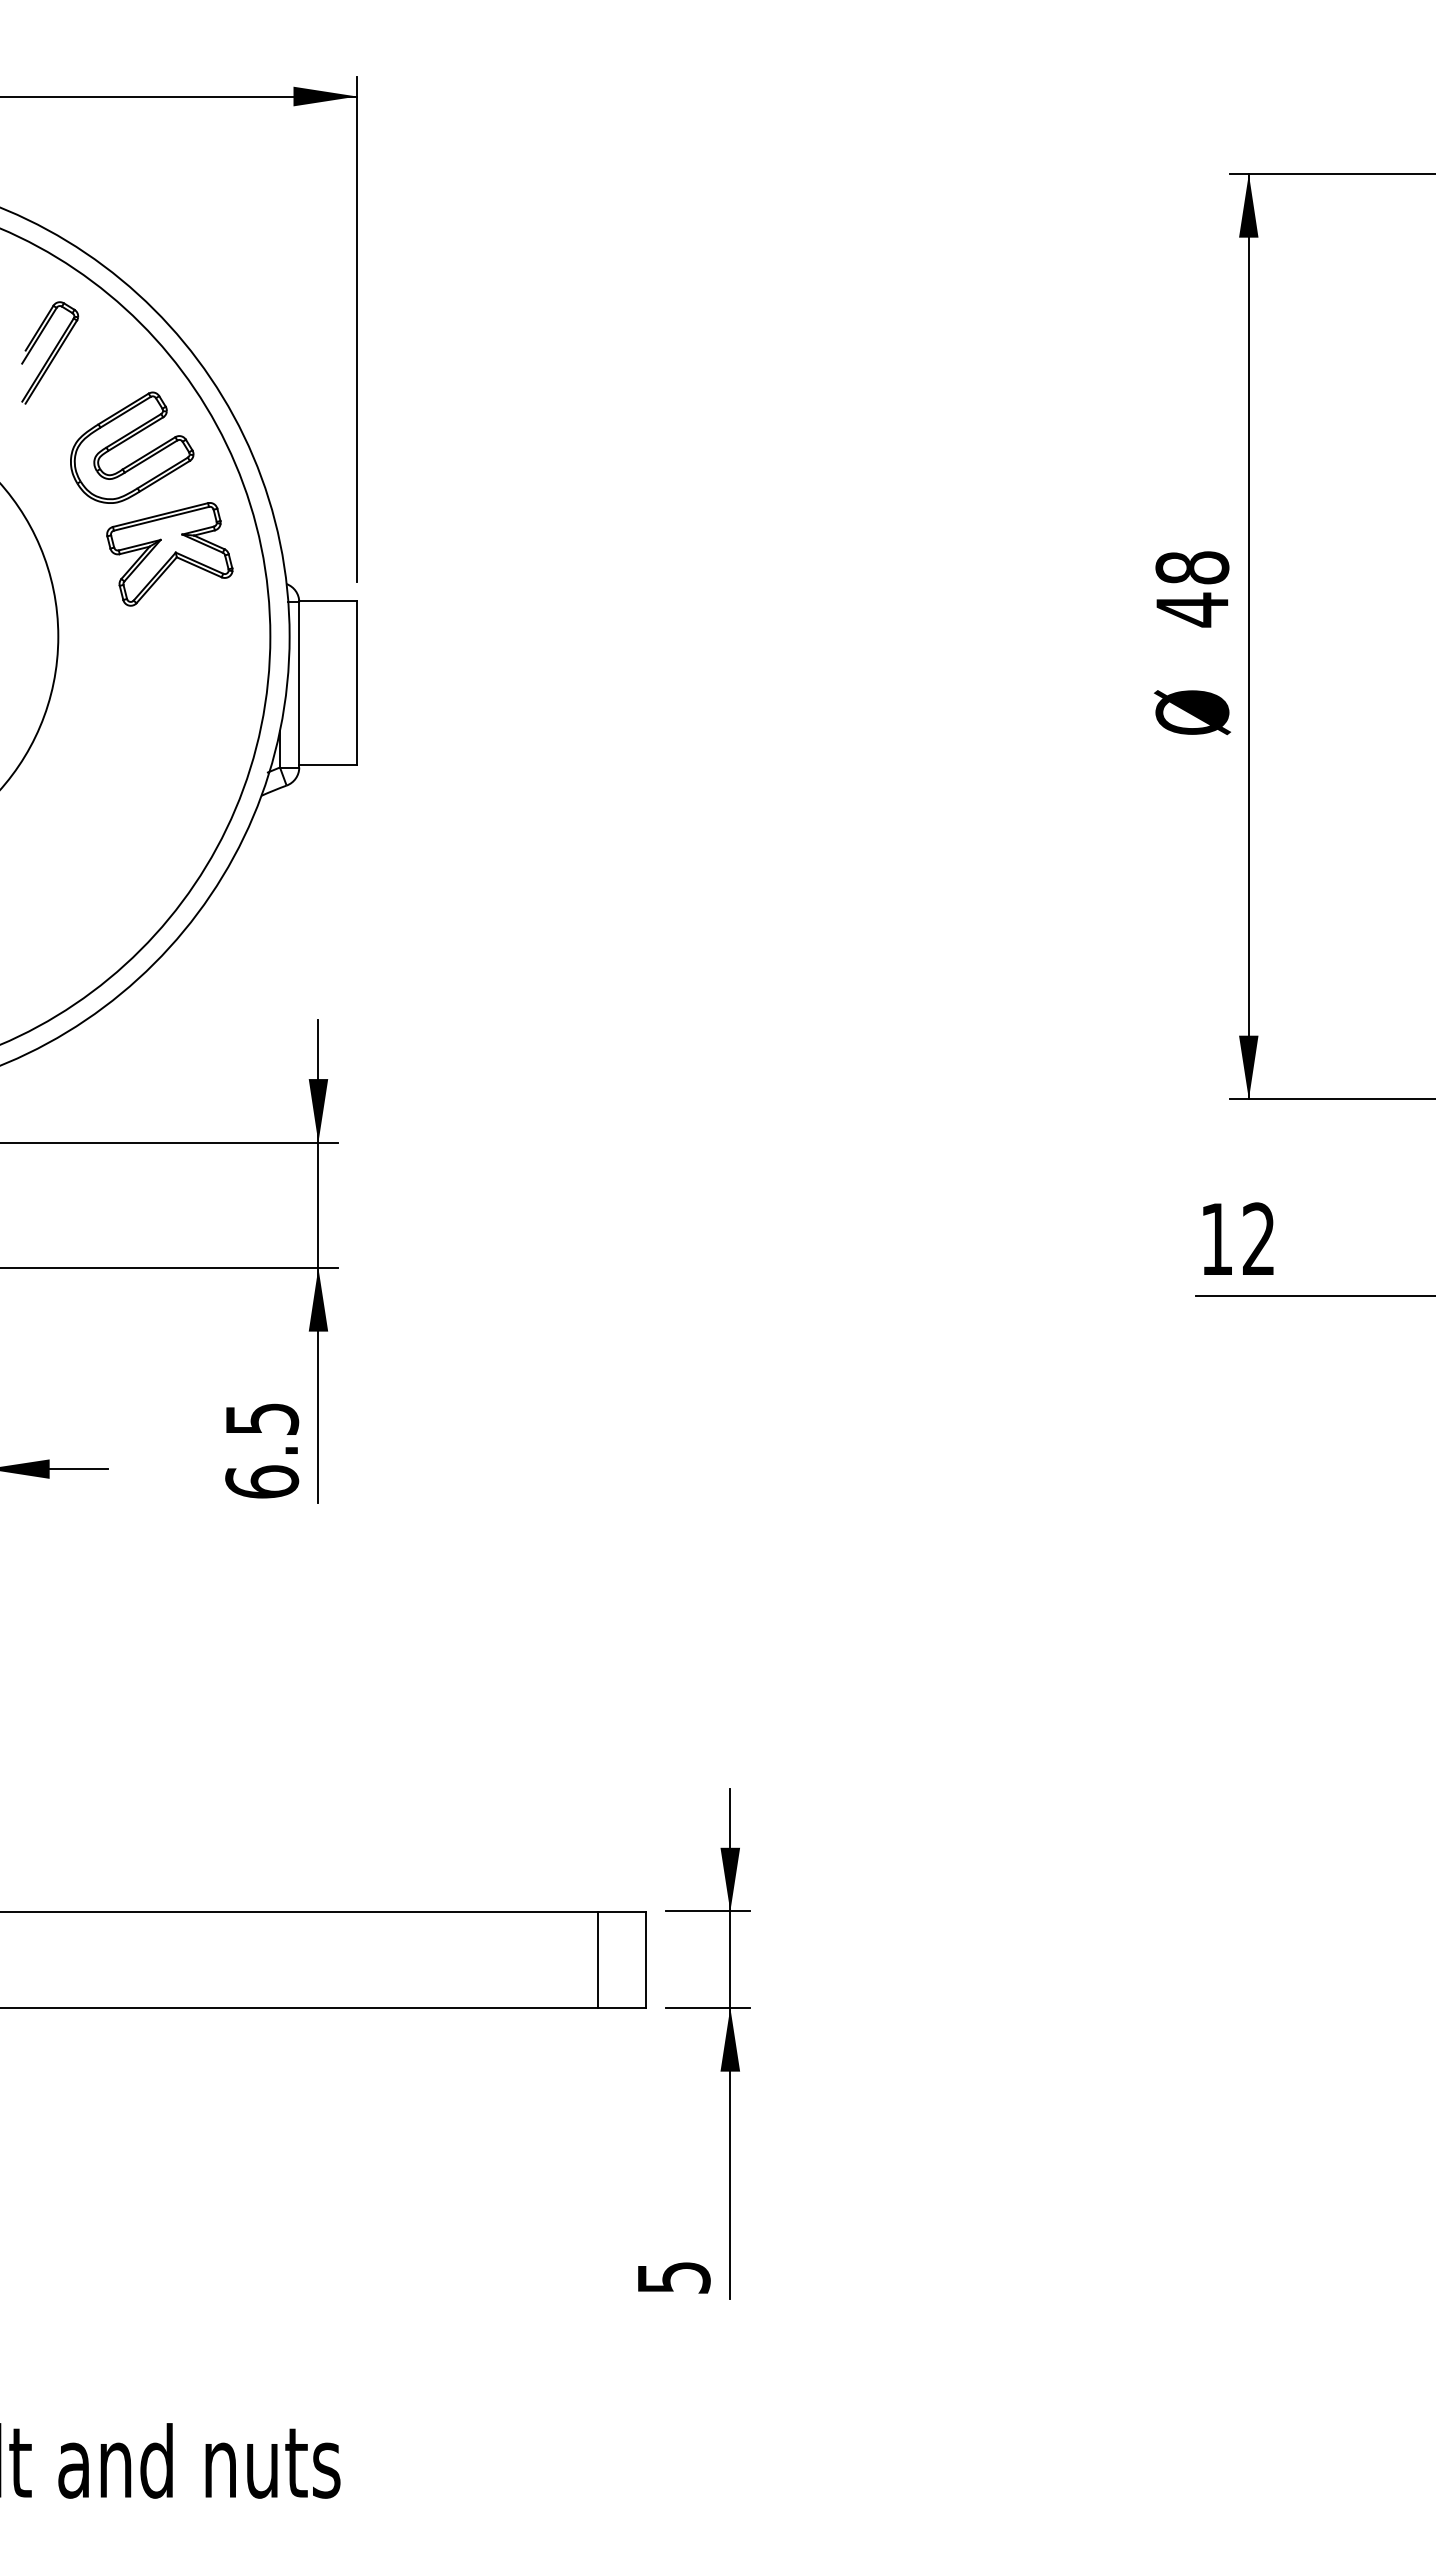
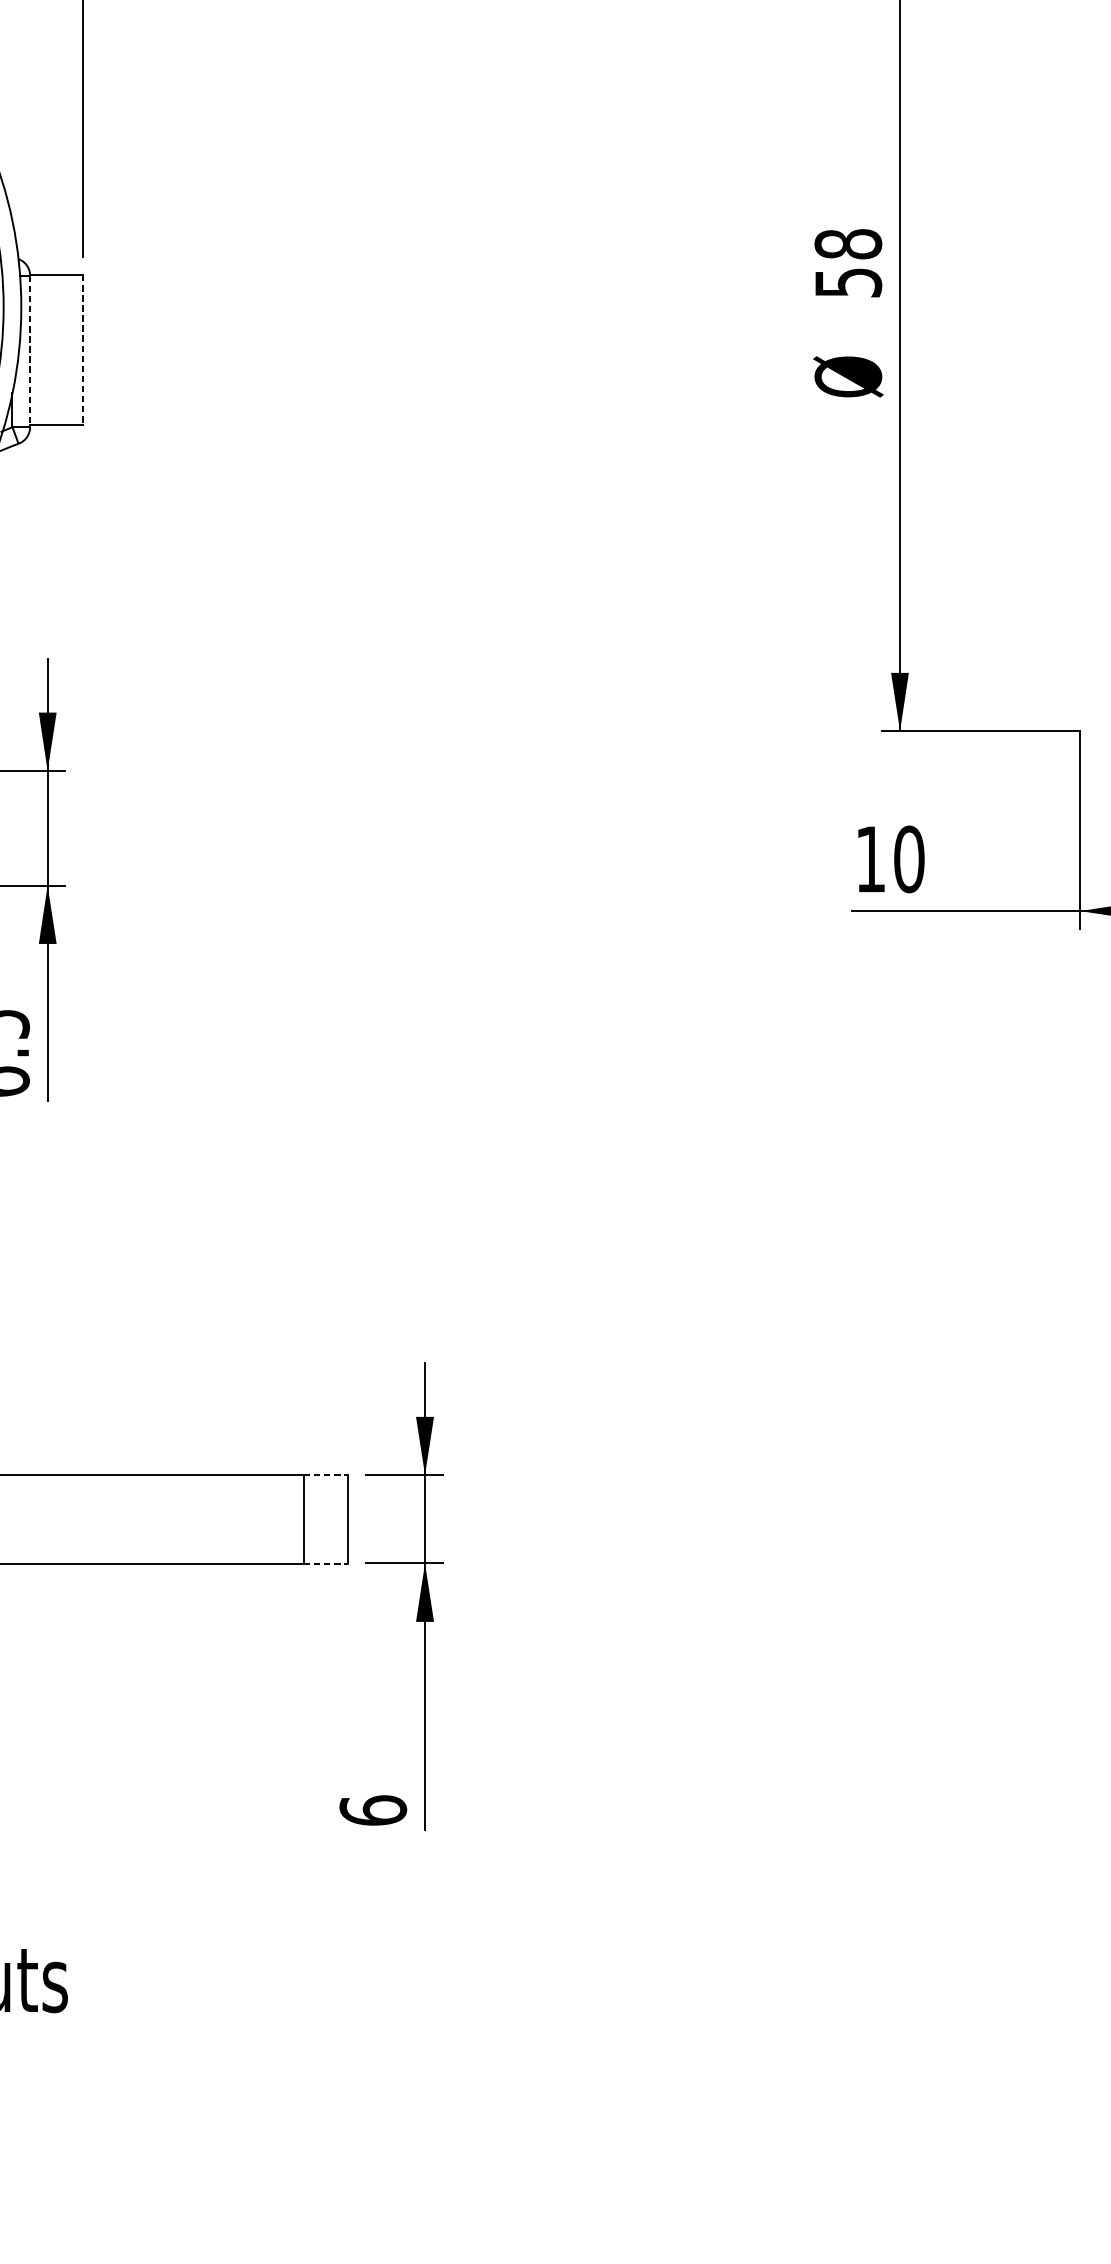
text: (1192, 609) -> (848, 282), 48 -> 58
line: (357, 683) -> (83, 350), solid -> dashed
line: (299, 684) -> (30, 351), solid -> dashed
text: (1258, 1239) -> (908, 859), 12 -> 10
line: (622, 1911) -> (326, 1475), solid -> dashed
line: (622, 2007) -> (326, 1563), solid -> dashed
text: (673, 2276) -> (372, 1809), 5 -> 6

